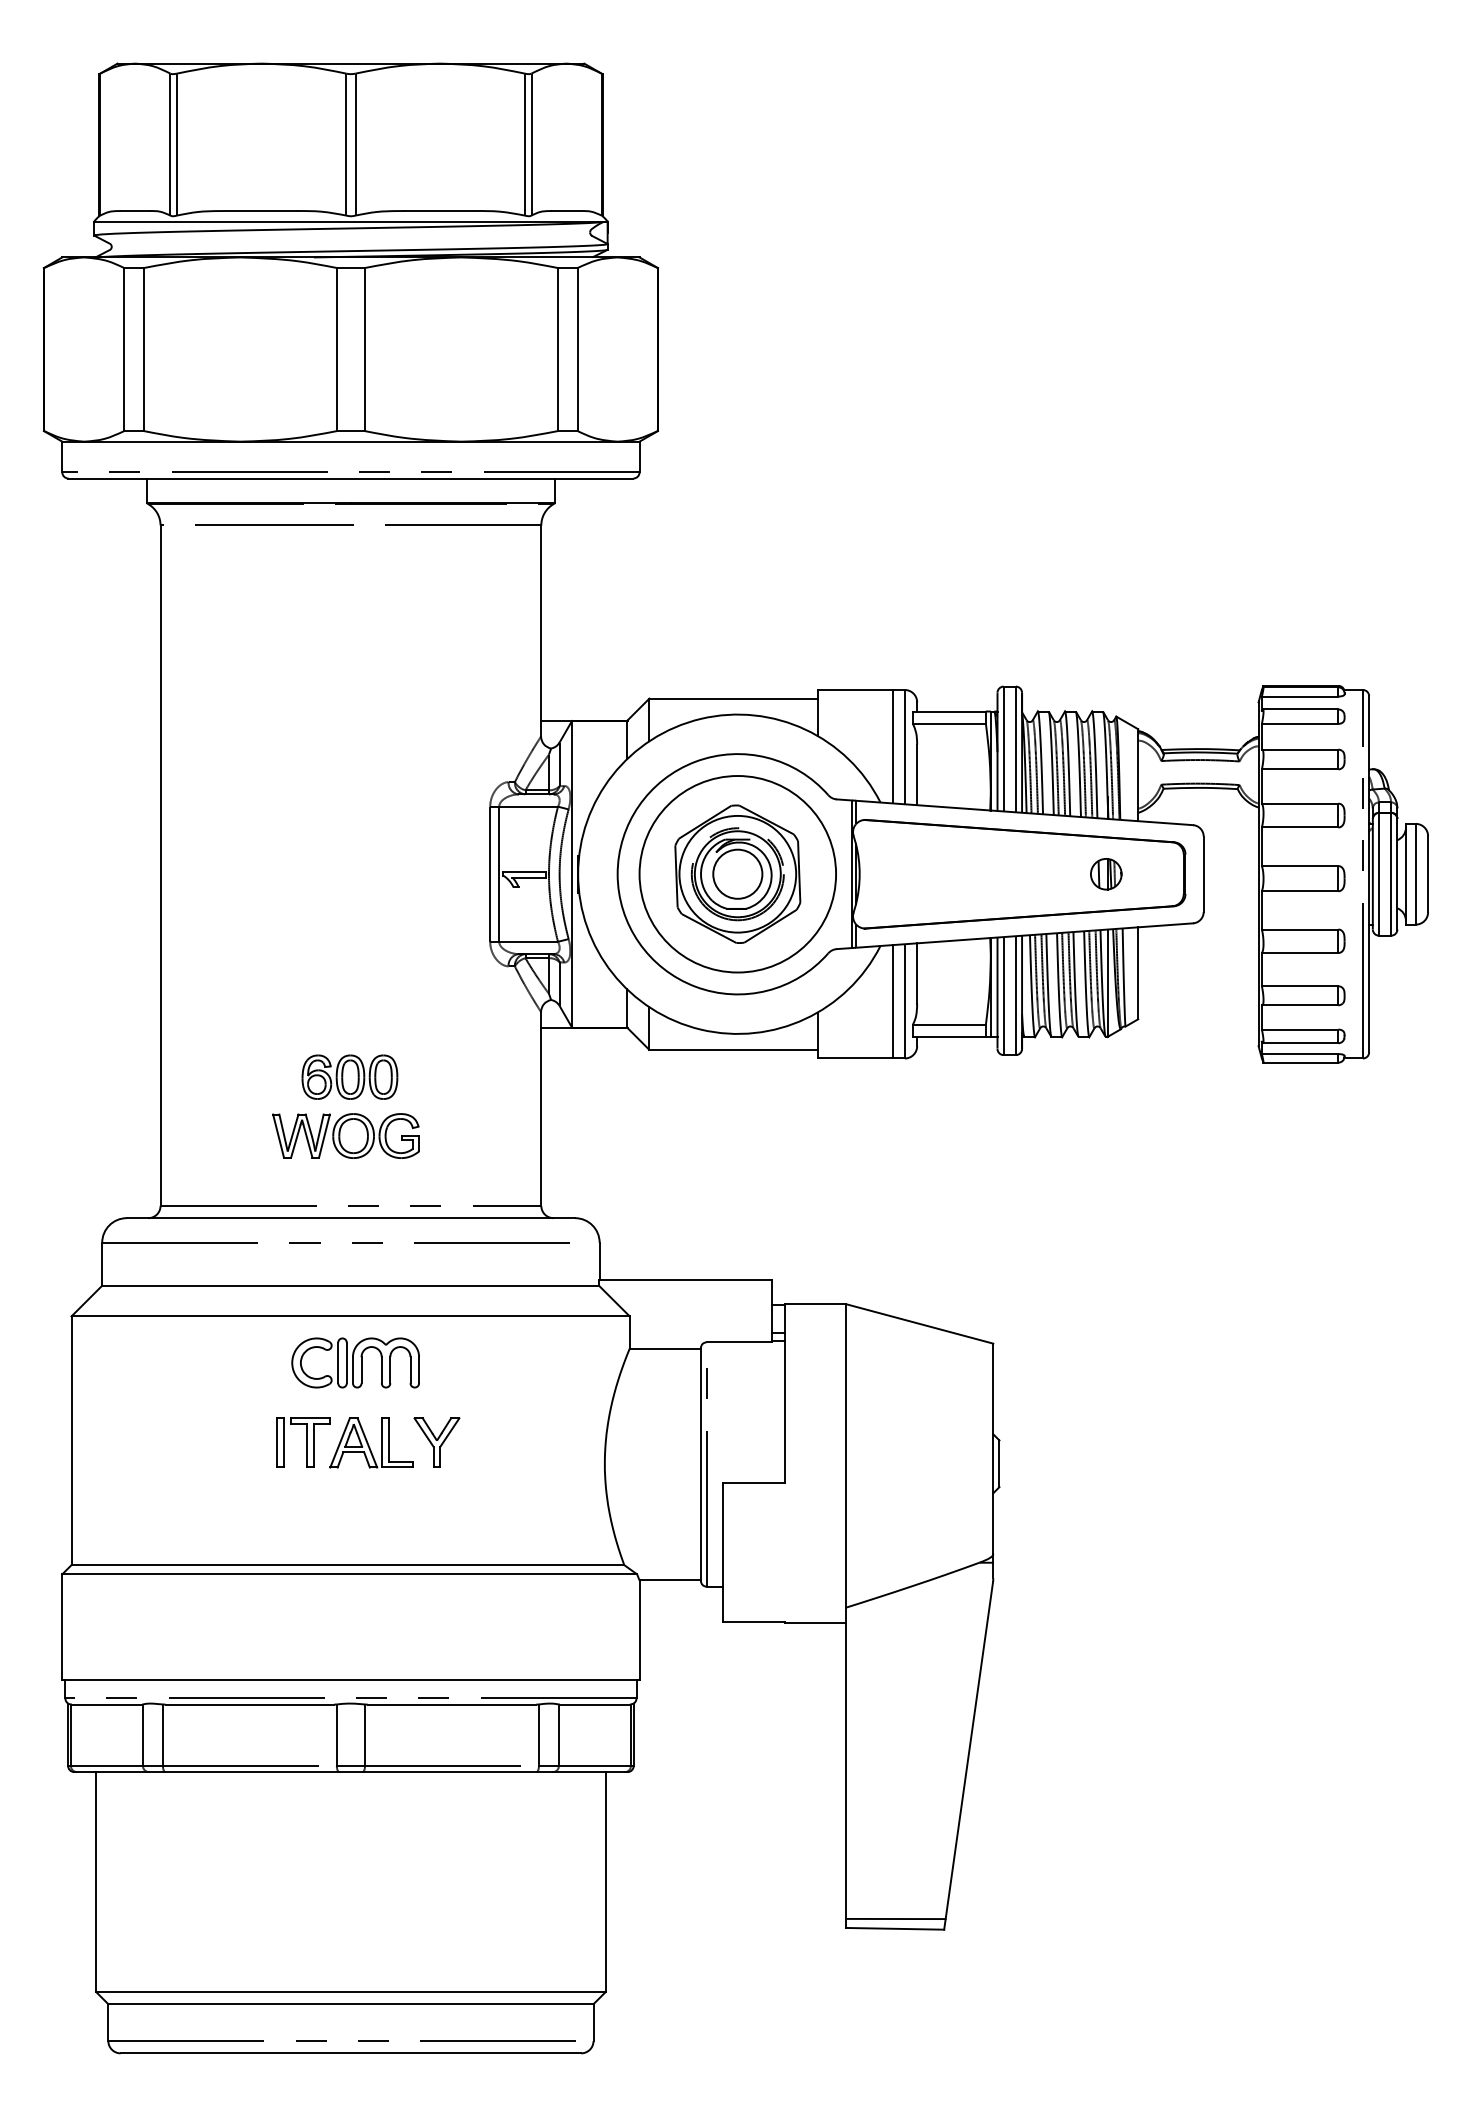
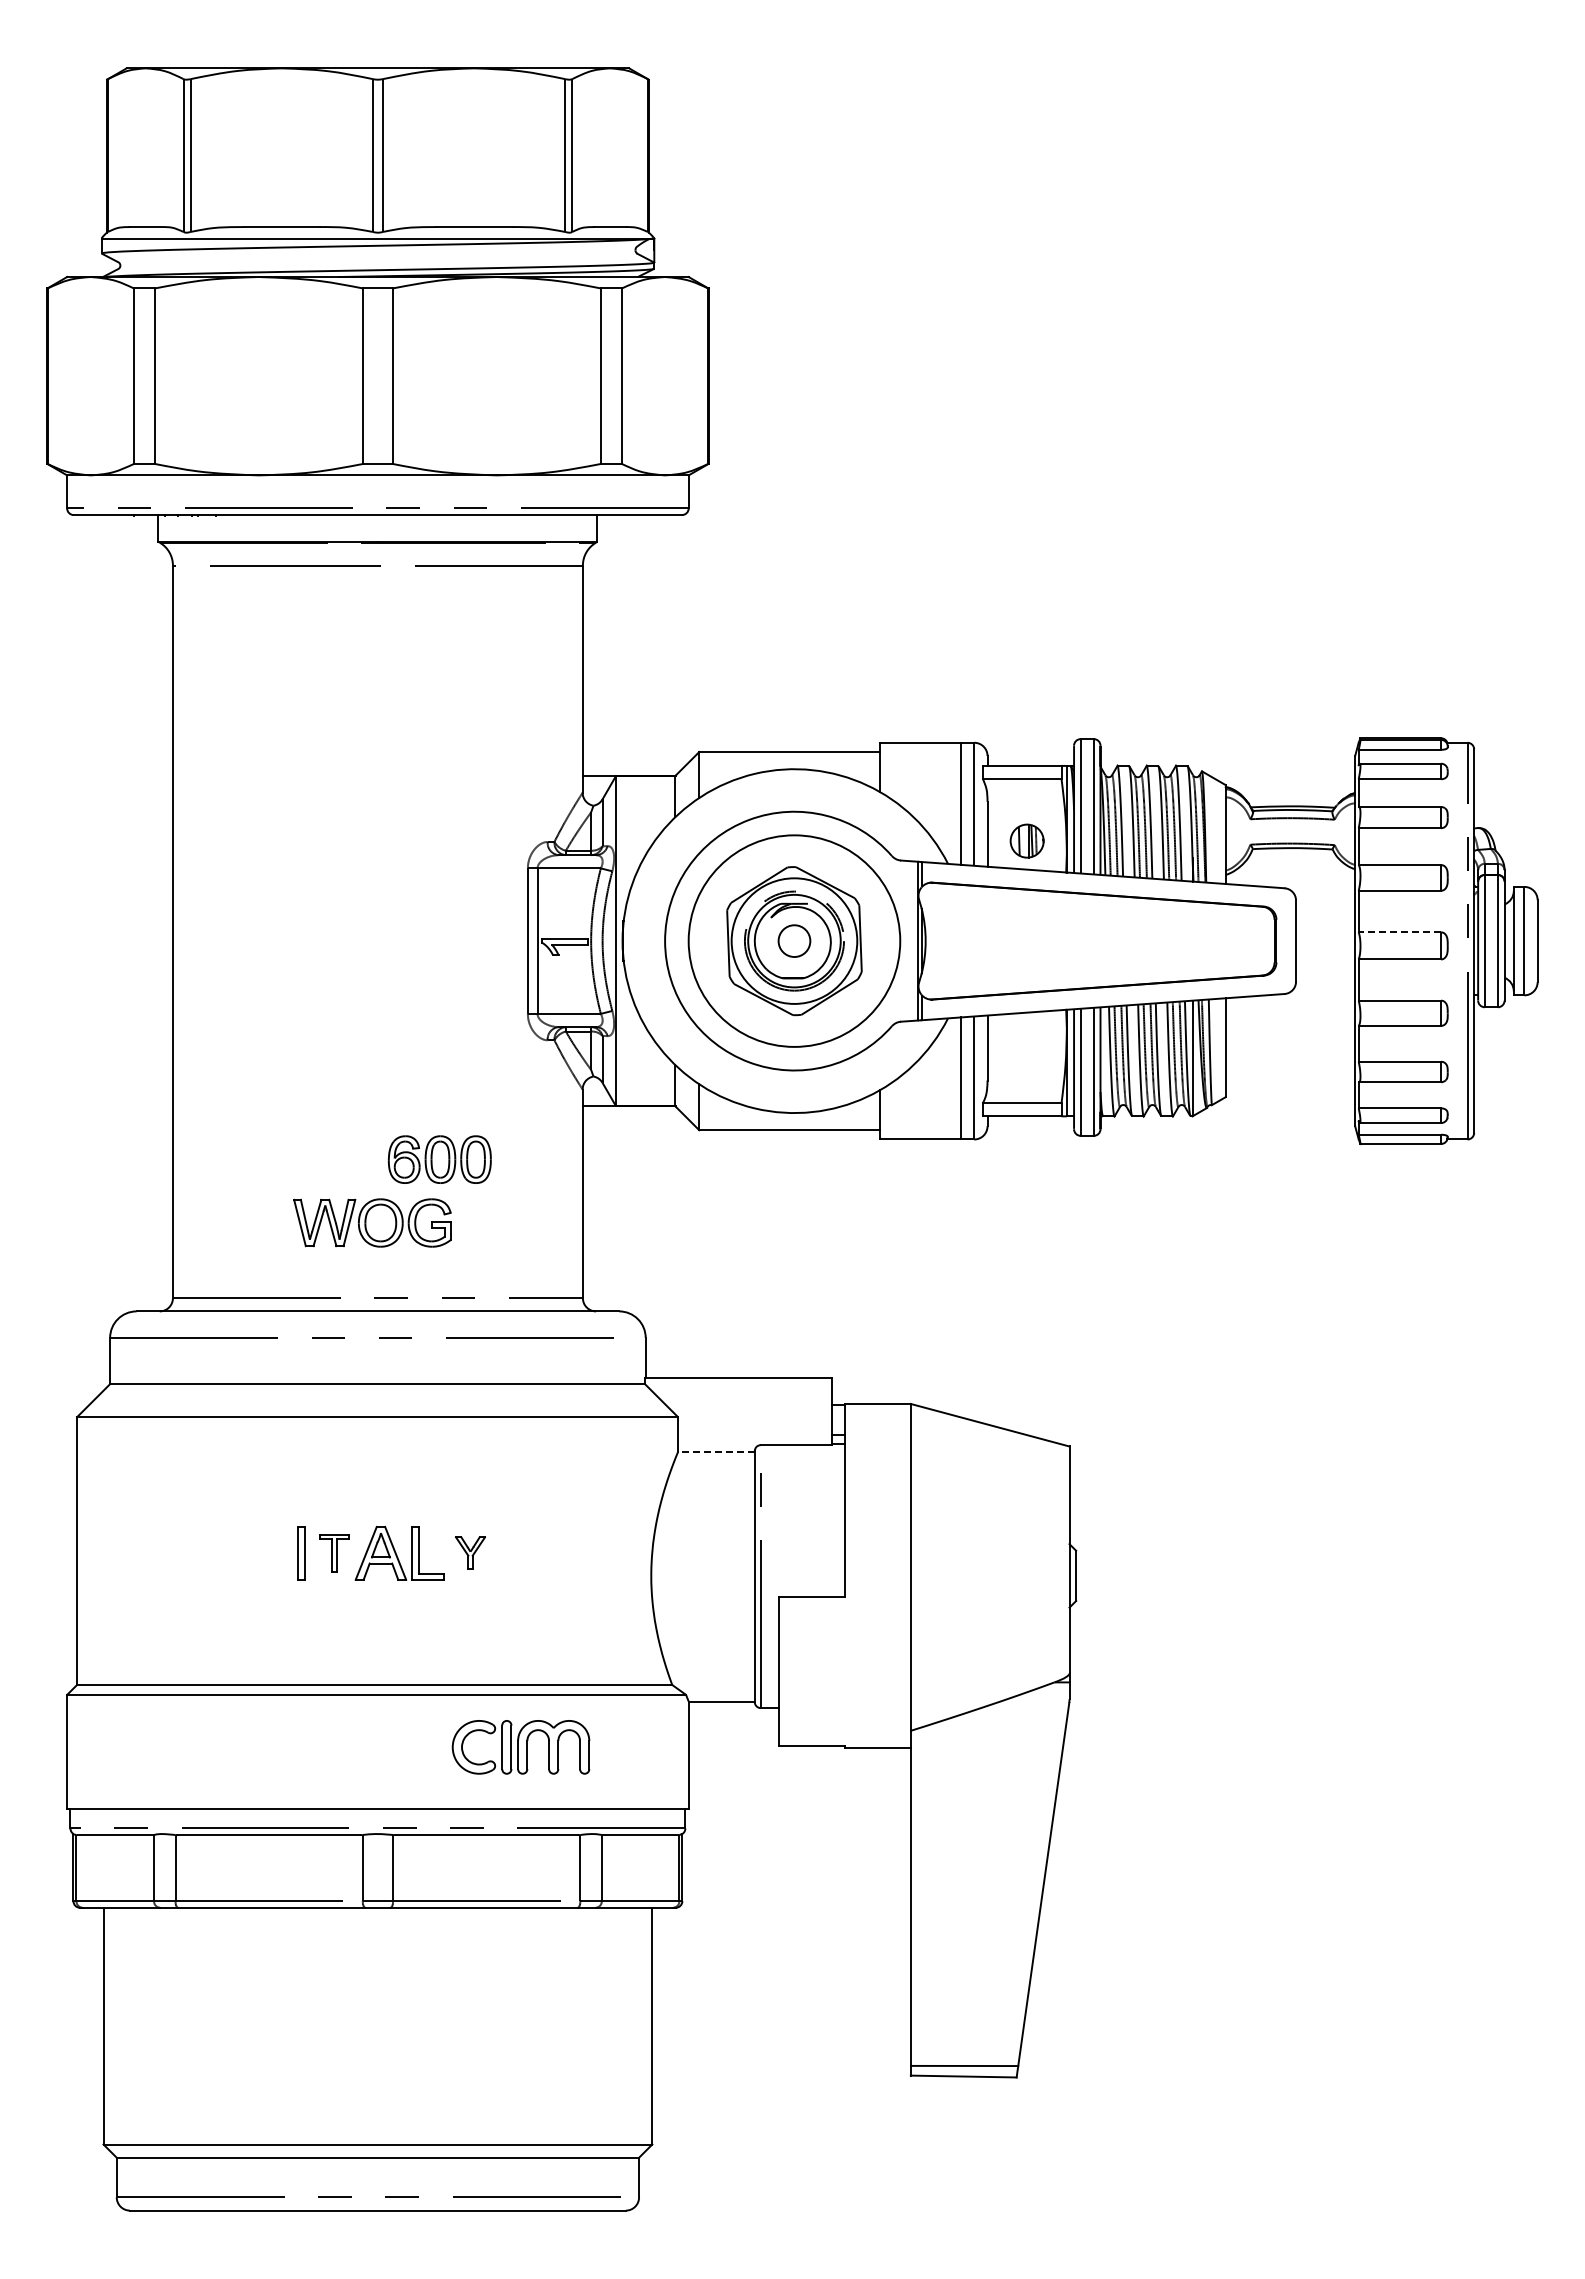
line: (1299, 866) -> (1399, 932), solid -> dashed
circle: (737, 873) -> (794, 940), size x0.6
part: (1105, 873) -> (1026, 840), moved
part: (349, 1077) -> (439, 1159), moved
line: (664, 1348) -> (715, 1451), solid -> dashed
part: (355, 1363) -> (520, 1747), moved
part: (436, 1442) -> (470, 1552), size x0.6
part: (310, 1443) -> (334, 1553), size x0.7

